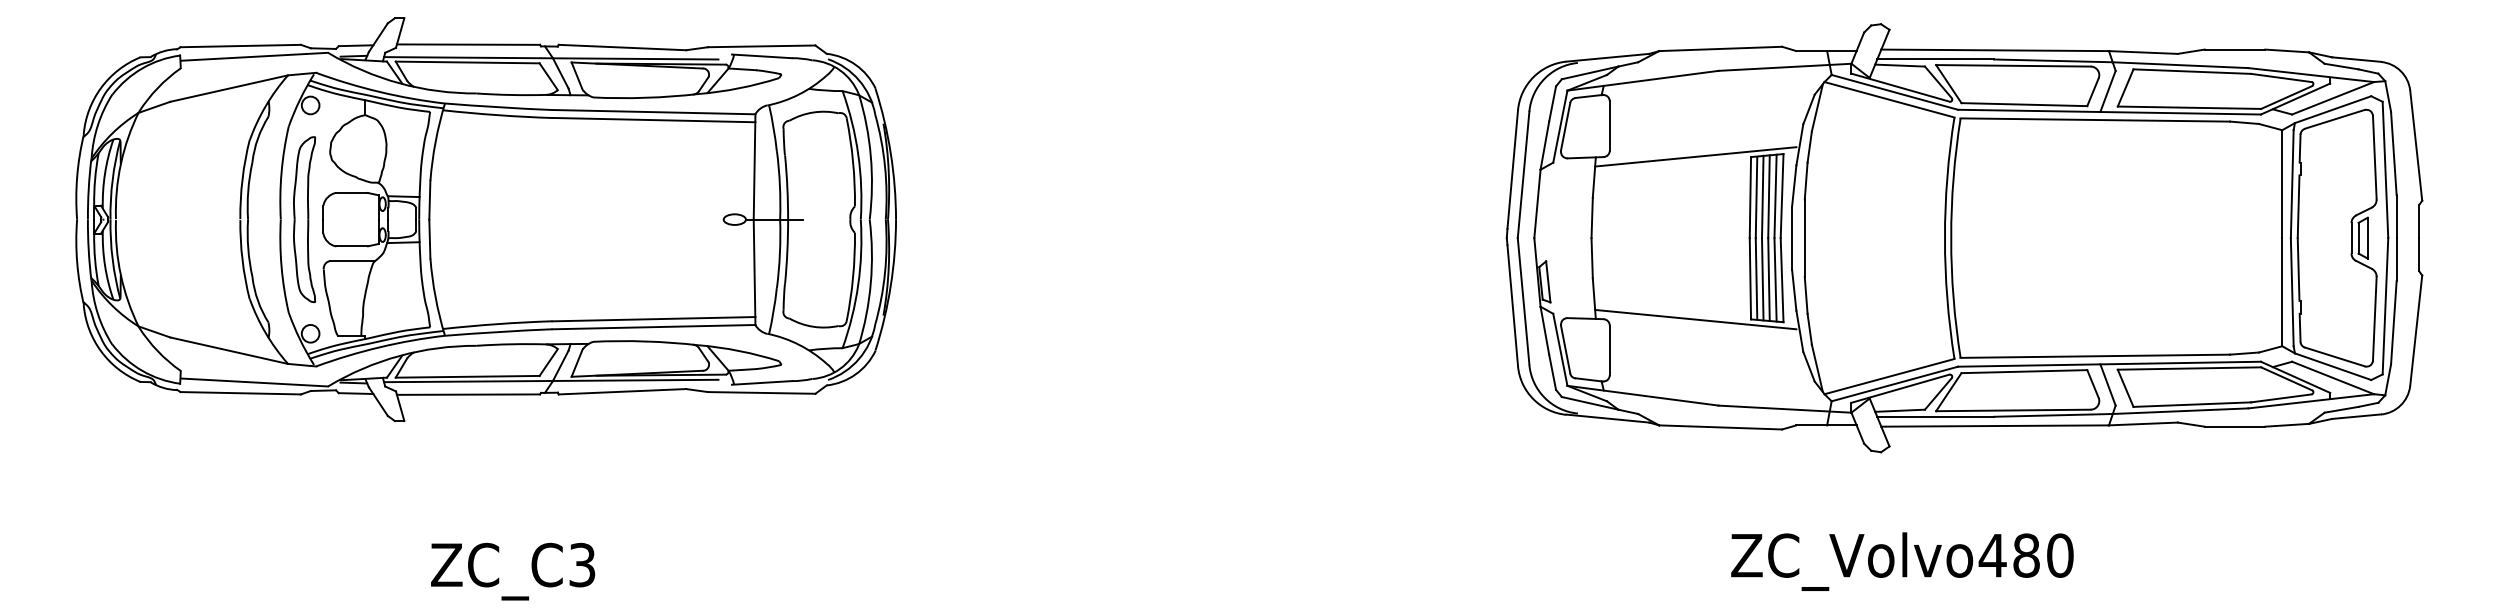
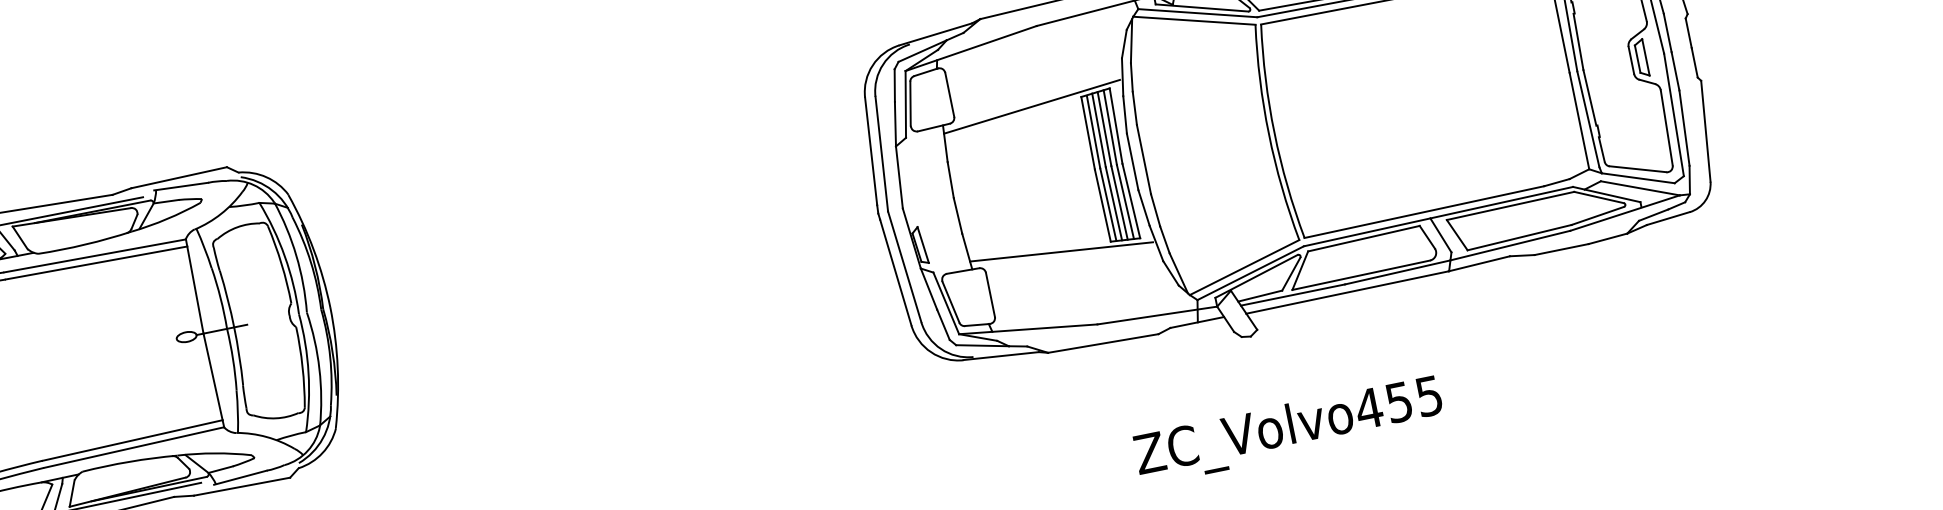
text: (2043, 555) -> (1414, 399), ZC_Volvo480 -> ZC_Volvo455

